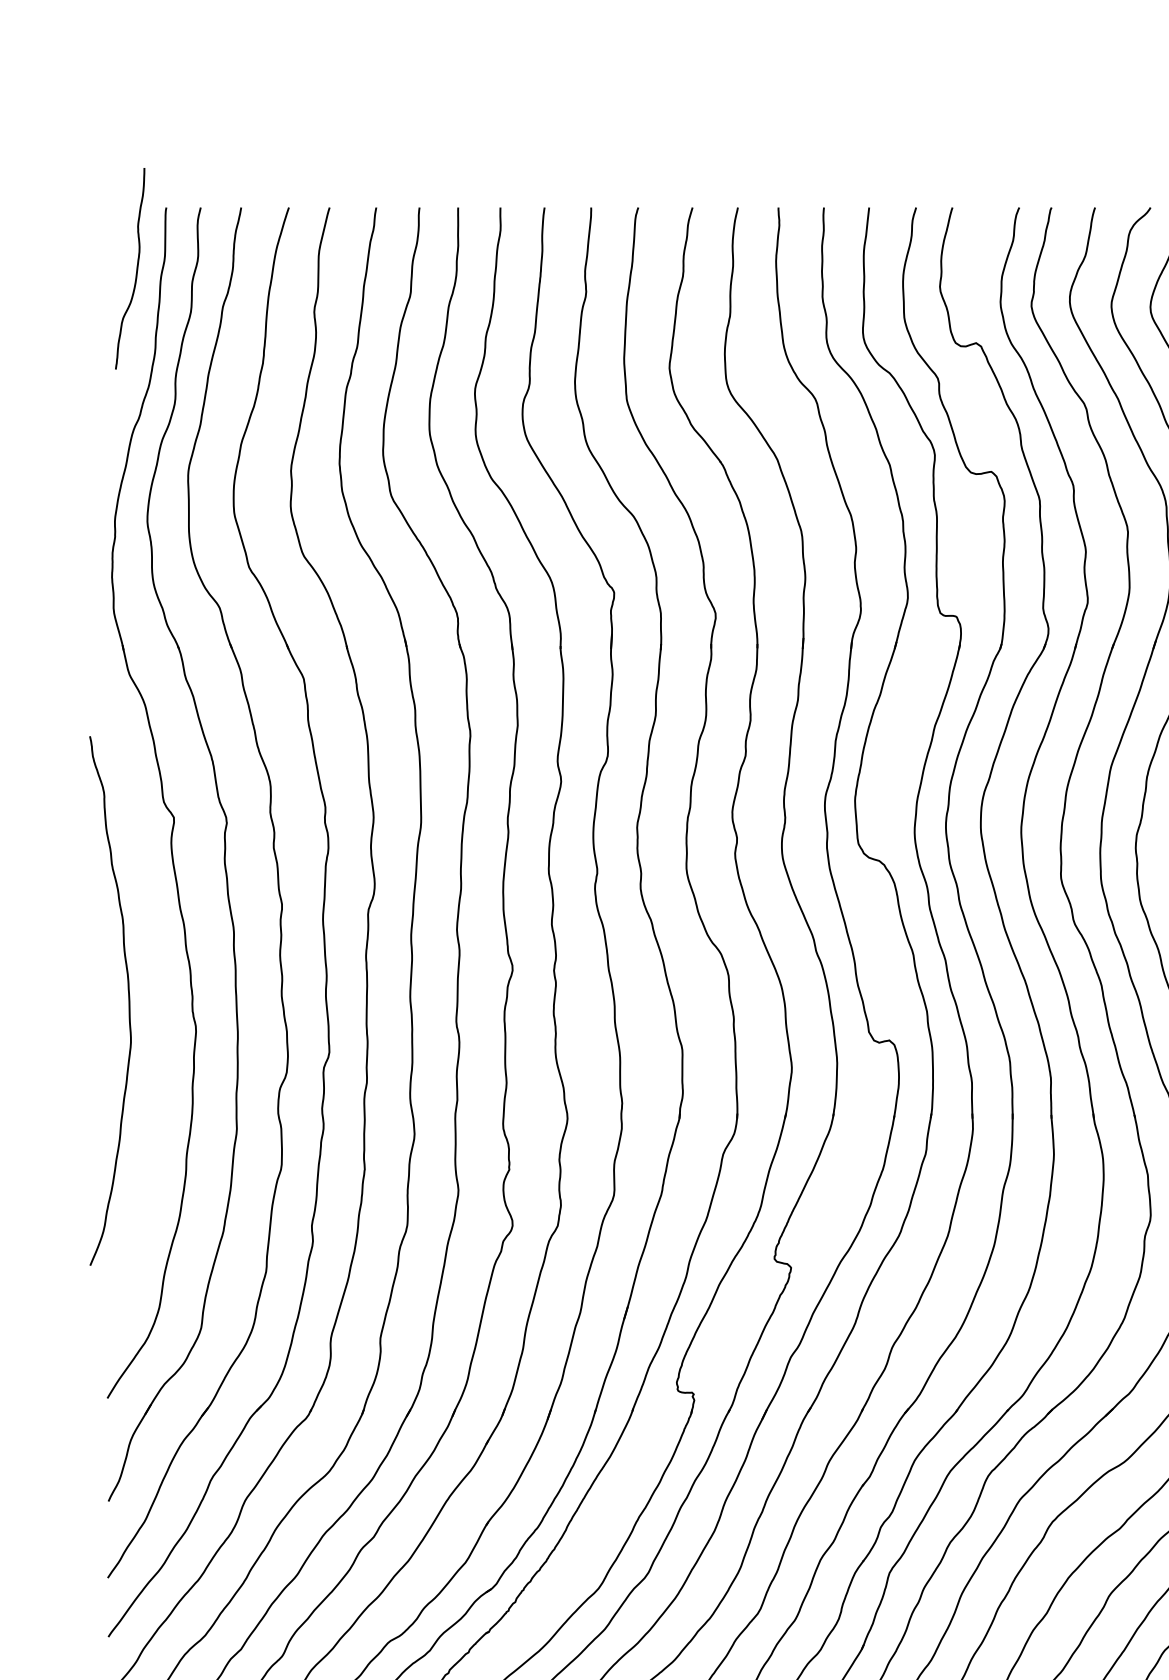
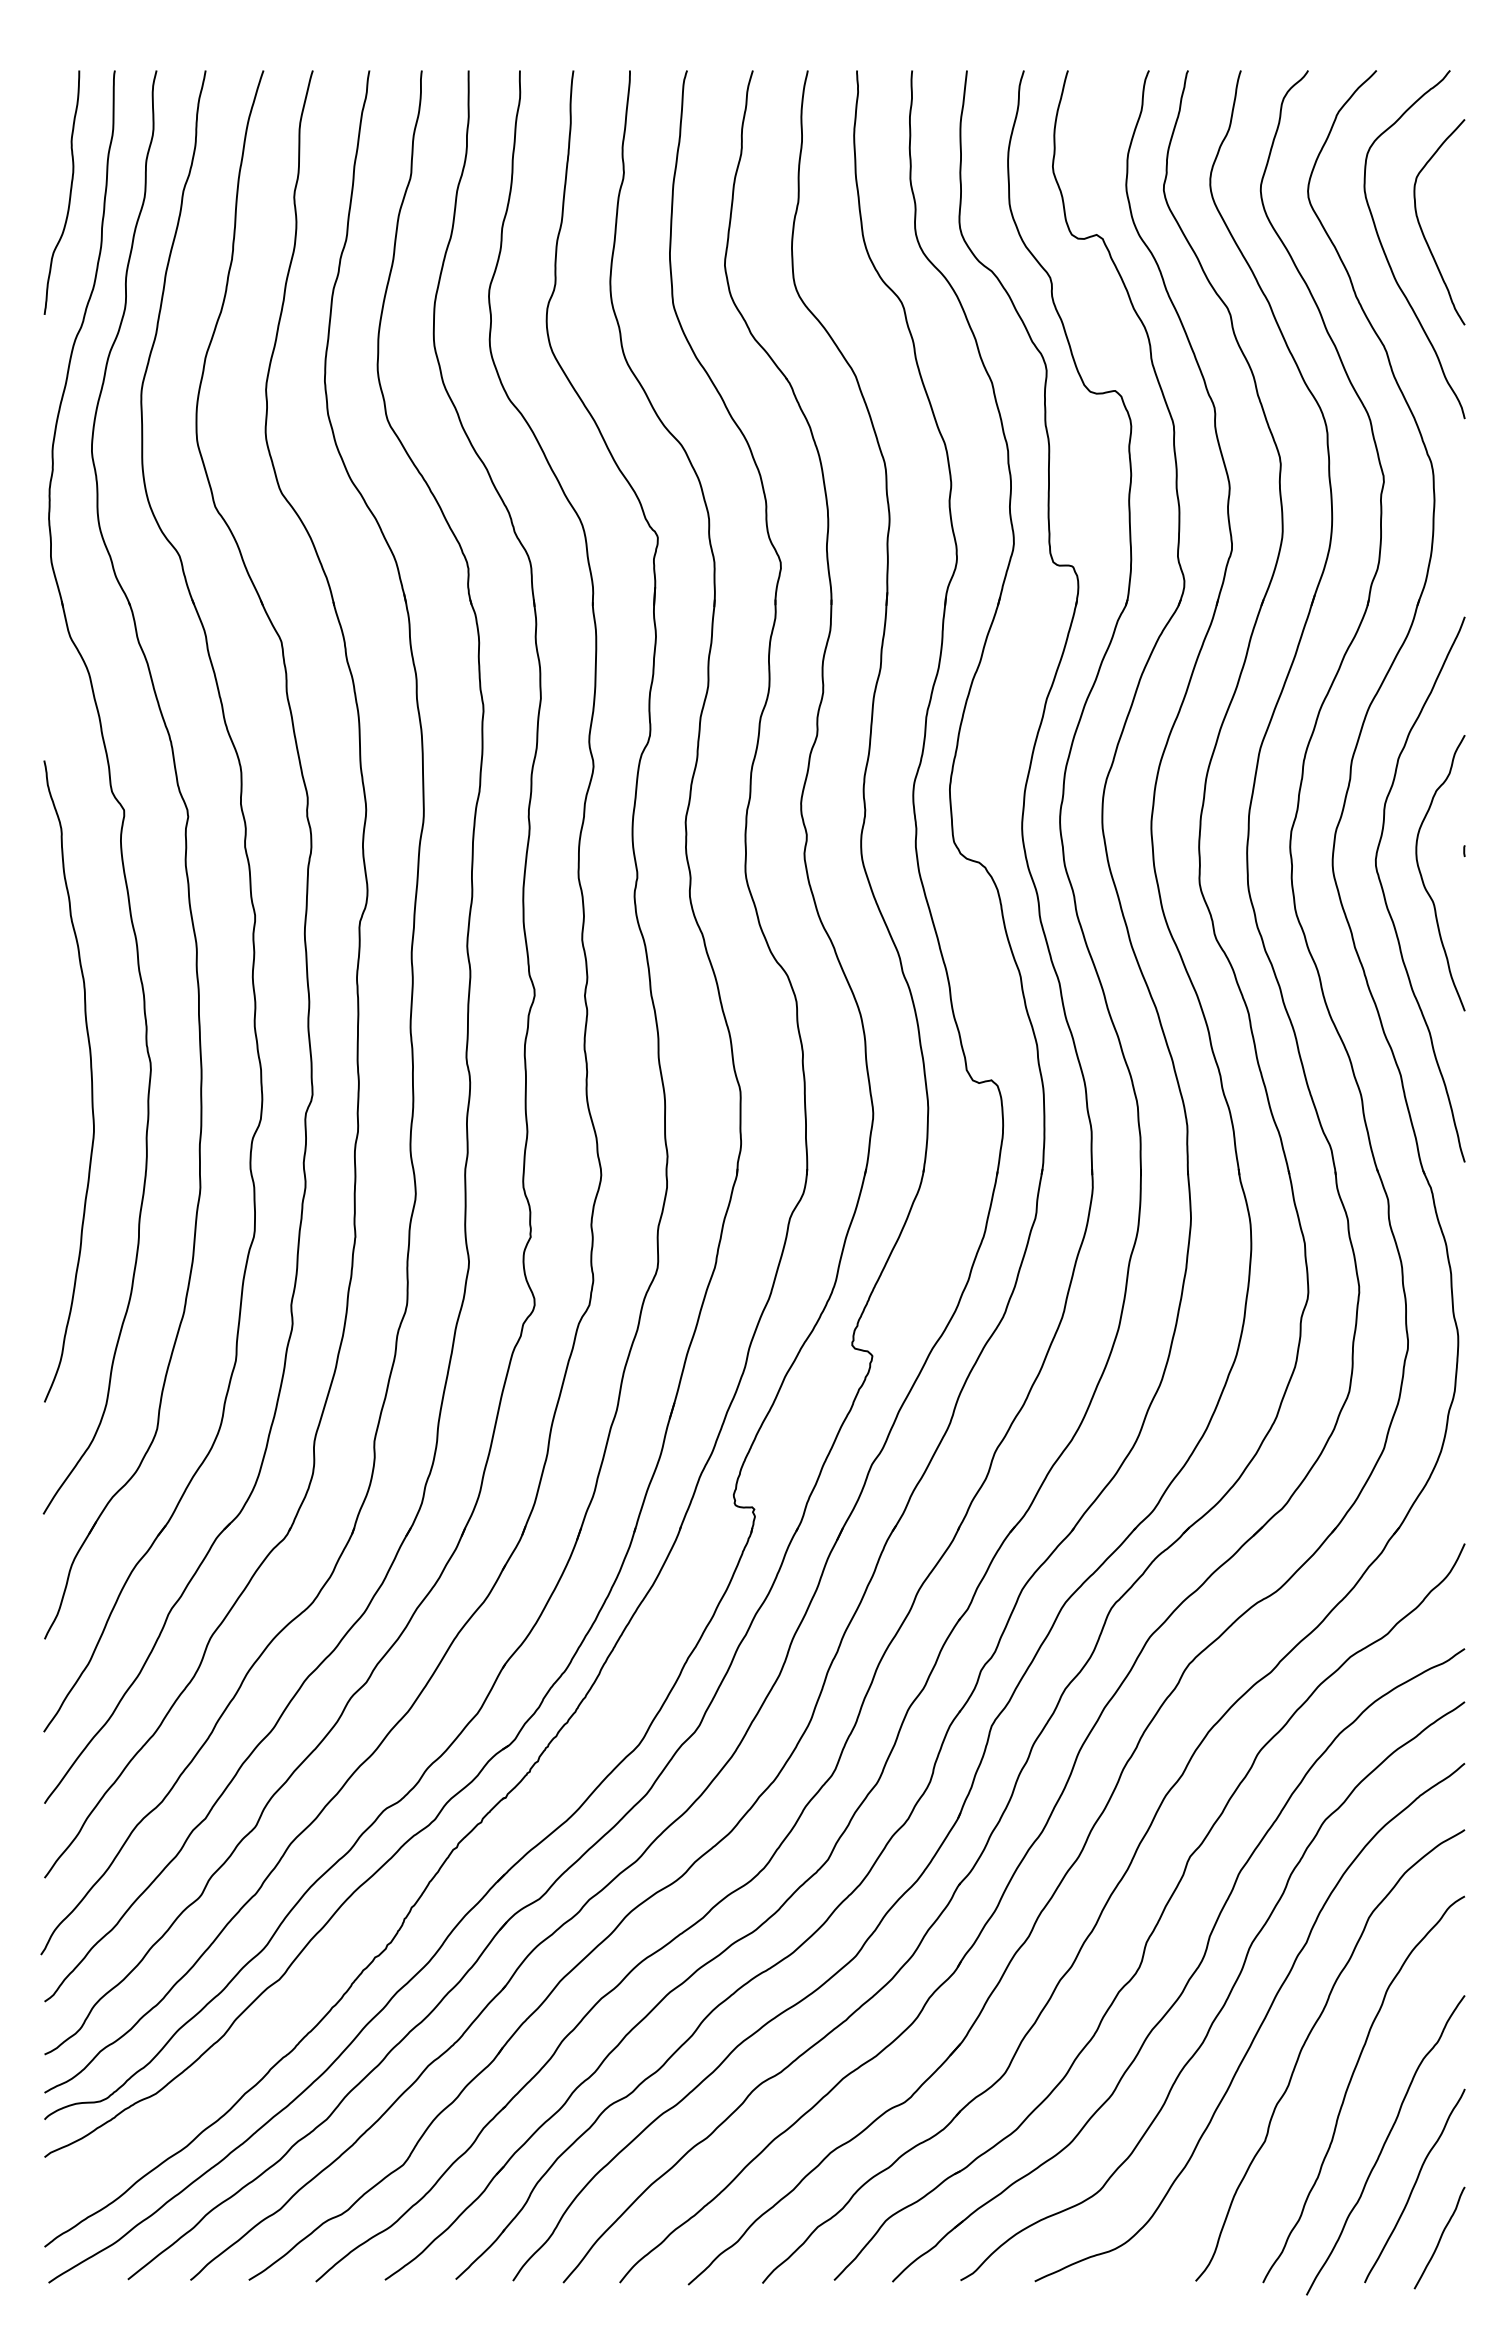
curve: (136, 268) -> (69, 192), moved
curve: (128, 996) -> (90, 1075), moved

